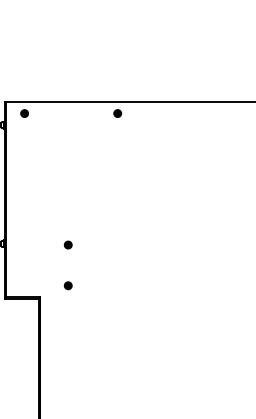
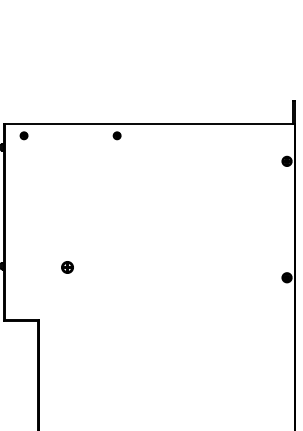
part: (68, 244) -> (67, 266), size x1.6
part: (68, 285) -> (67, 307), removed

